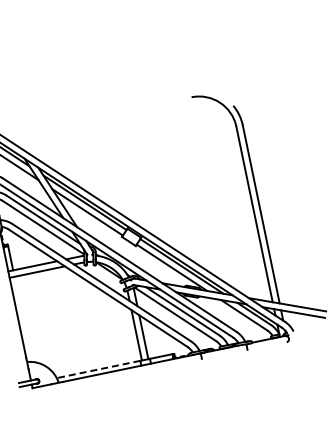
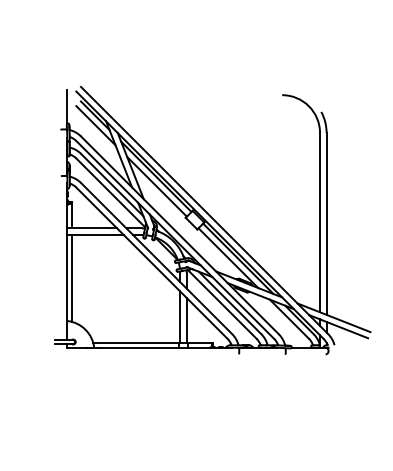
line: (23, 319) -> (72, 278), added
line: (98, 369) -> (135, 342), dashed -> solid

